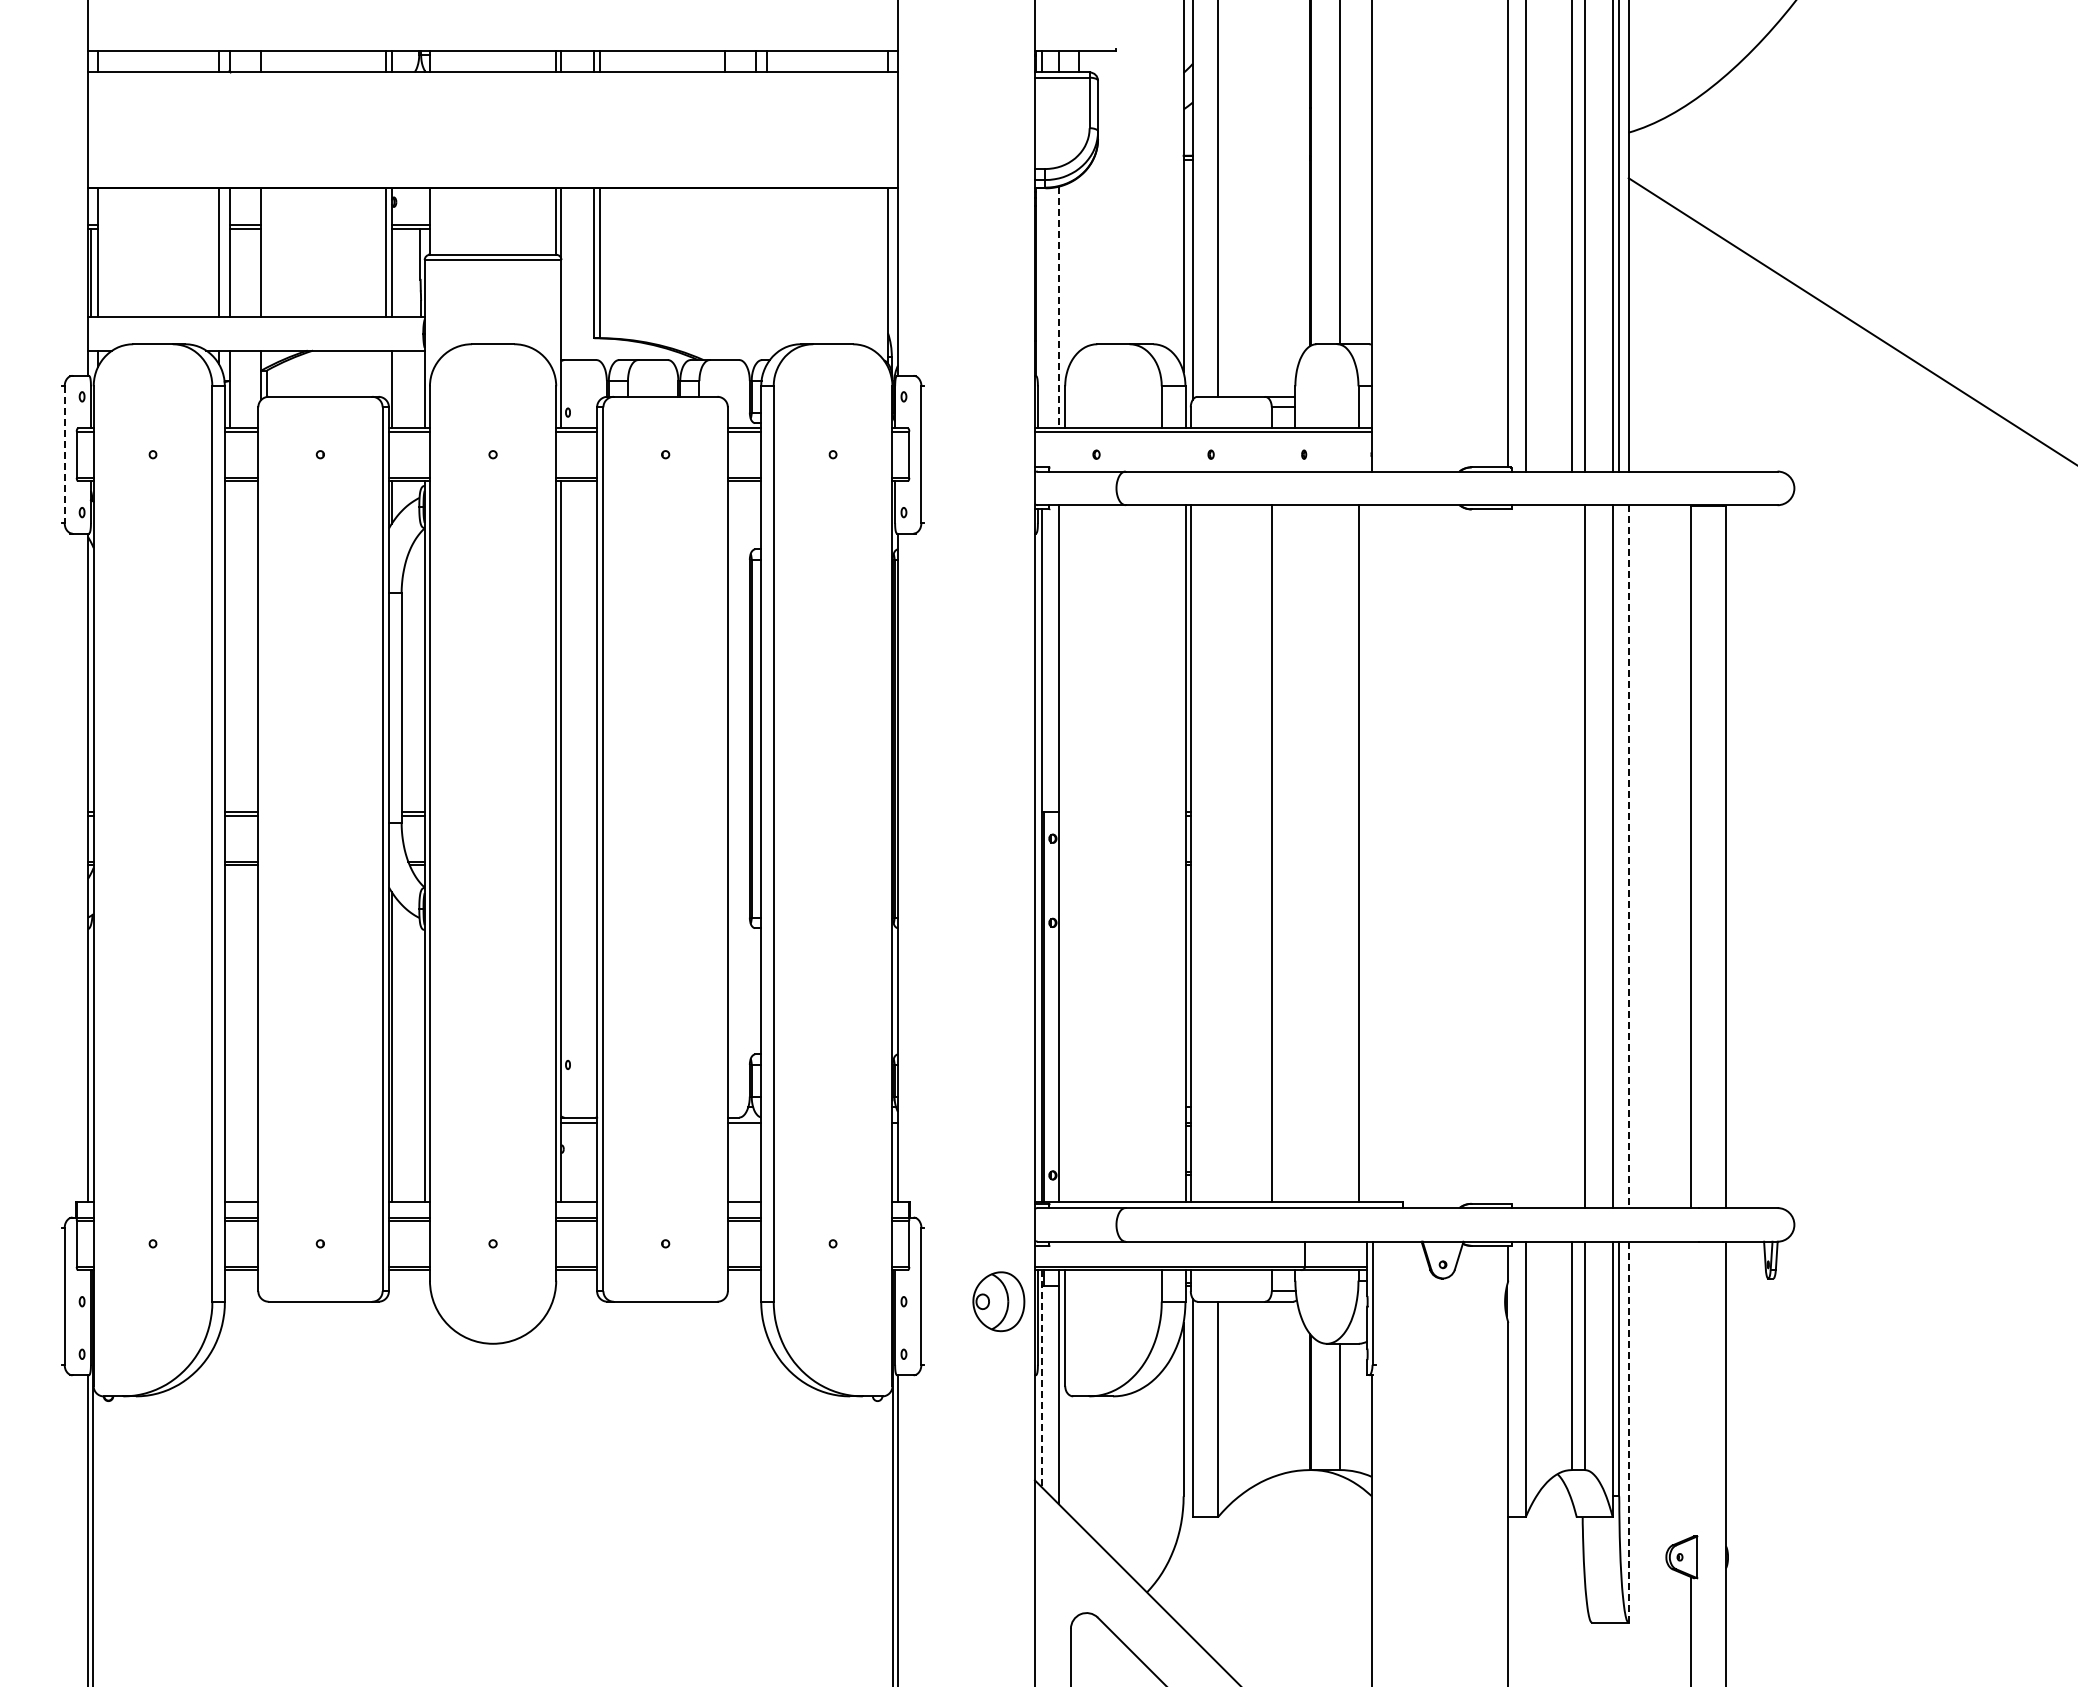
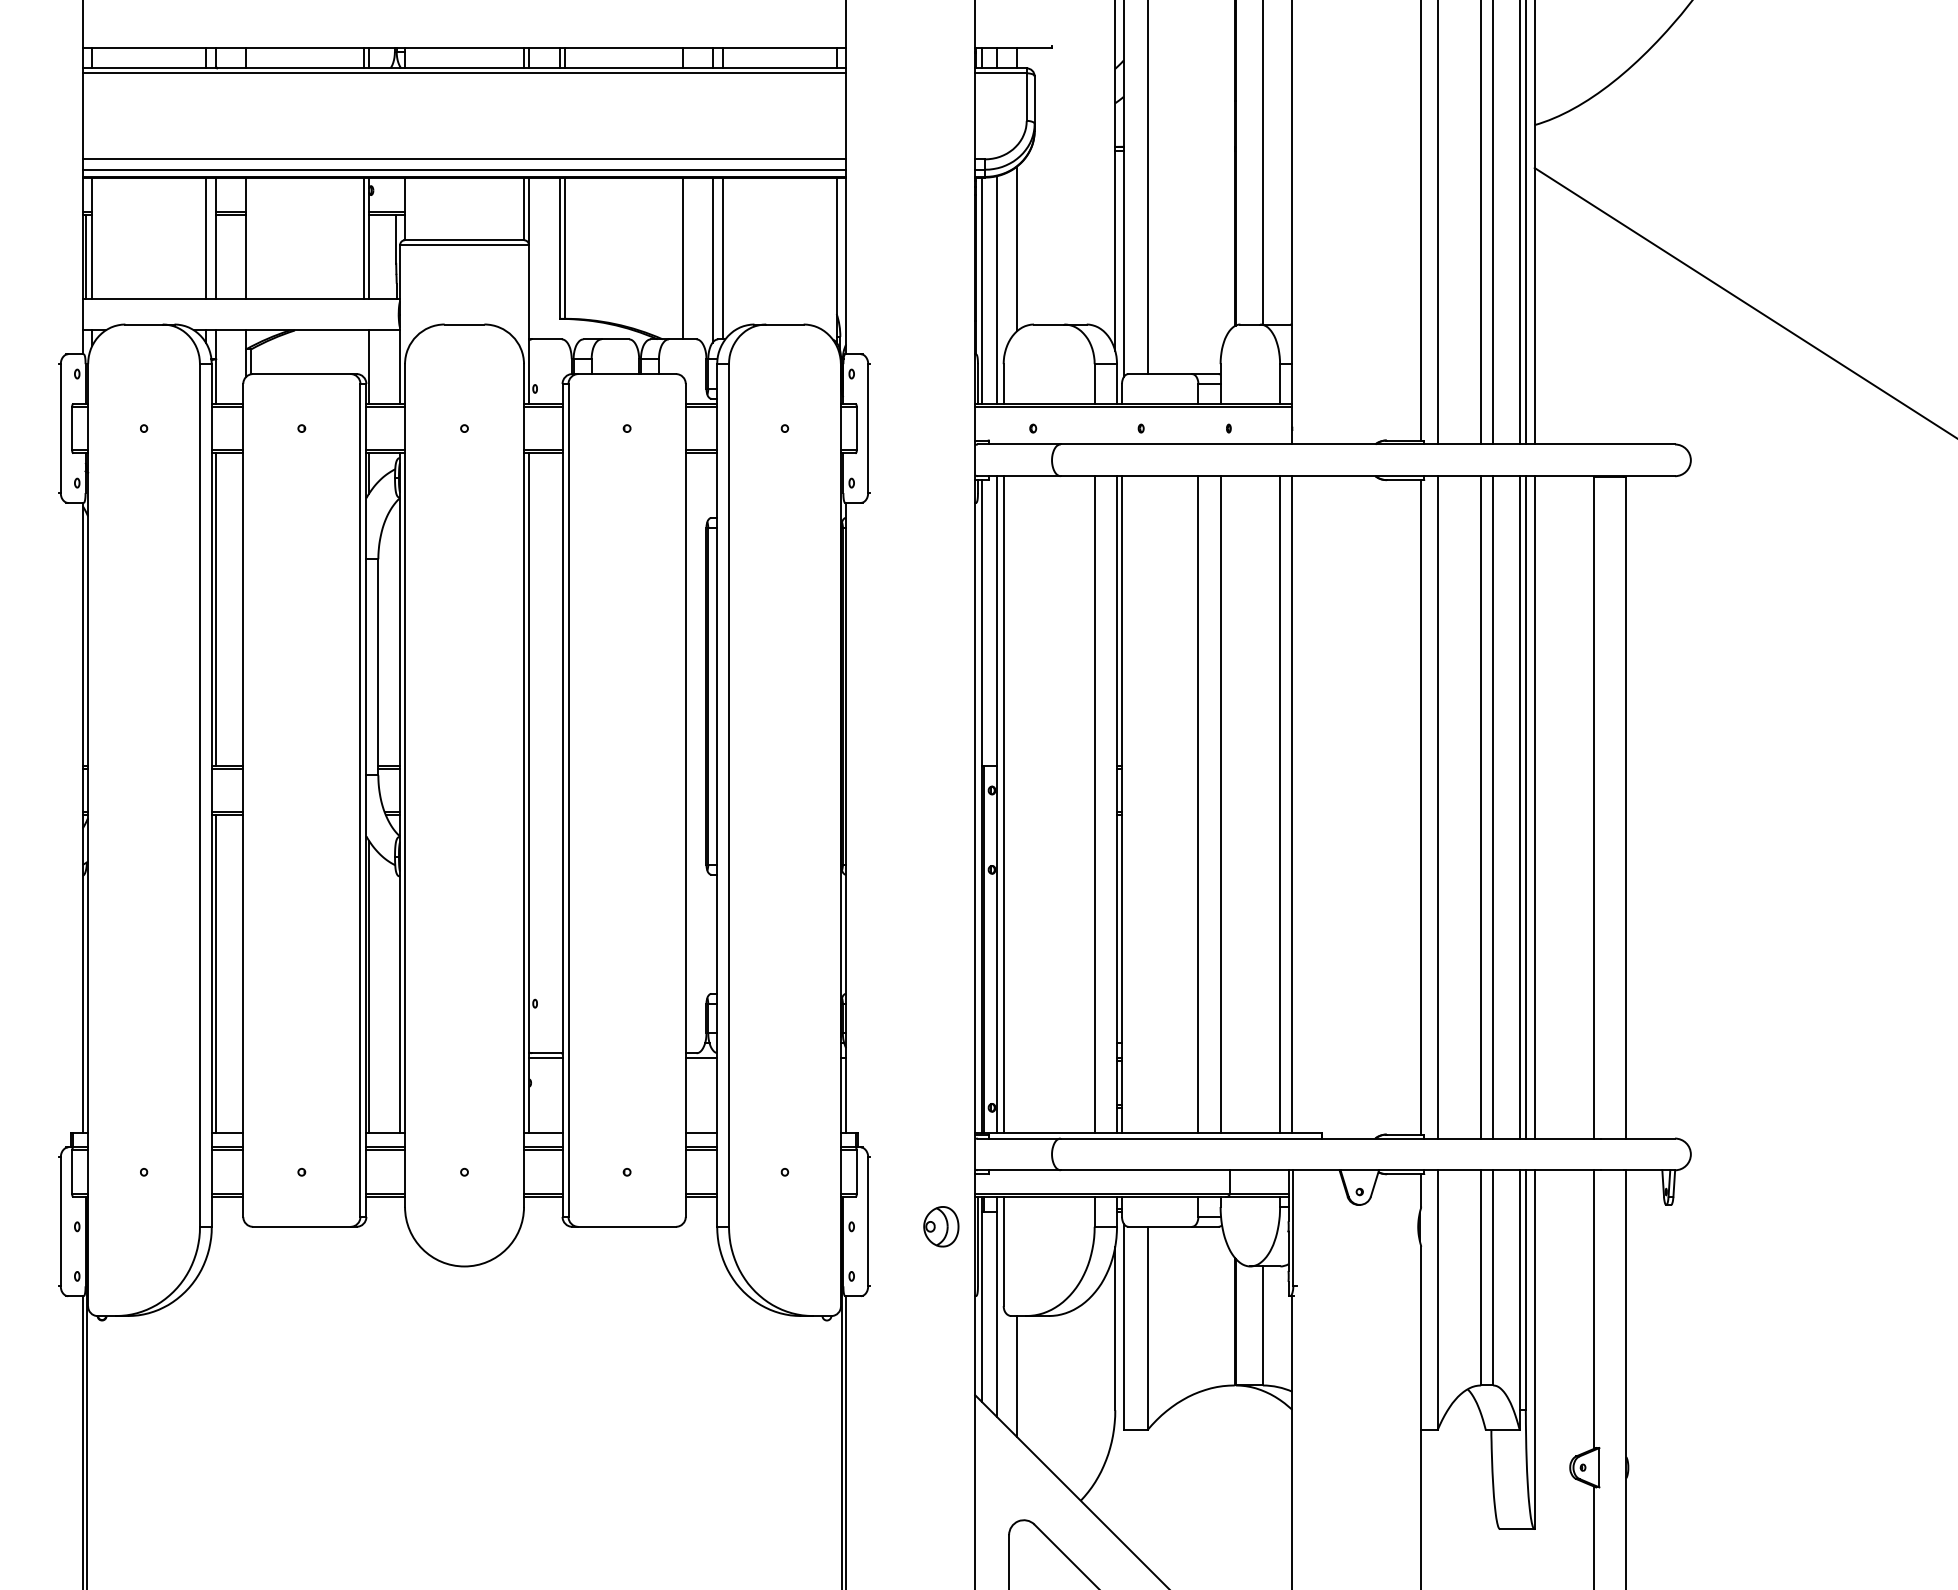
line: (493, 77) -> (464, 73), added
line: (493, 169) -> (464, 159), added
line: (493, 180) -> (464, 170), added
line: (1079, 263) -> (1017, 248), added
line: (724, 274) -> (682, 258), added
line: (767, 274) -> (723, 258), added
line: (756, 275) -> (712, 259), added
line: (1058, 307) -> (997, 289), dashed -> solid
line: (1042, 308) -> (982, 290), added
line: (64, 455) -> (60, 429), dashed -> solid
line: (229, 646) -> (216, 609), added
line: (1065, 853) -> (1003, 804), added
line: (1161, 853) -> (1094, 804), added
line: (1295, 853) -> (1220, 804), added
line: (1371, 853) -> (1292, 804), added
line: (1508, 856) -> (1421, 807), added
line: (1525, 856) -> (1437, 807), added
line: (1571, 856) -> (1480, 807), added
line: (1619, 856) -> (1526, 807), added
line: (1628, 857) -> (1534, 808), dashed -> solid
line: (229, 1033) -> (216, 974), added
part: (999, 1301) -> (941, 1226), size x0.71
line: (1042, 1378) -> (982, 1299), dashed -> solid
line: (1691, 1389) -> (1593, 1309), added
line: (1628, 1432) -> (1534, 1350), dashed -> solid
line: (1079, 1460) -> (1017, 1376), added

